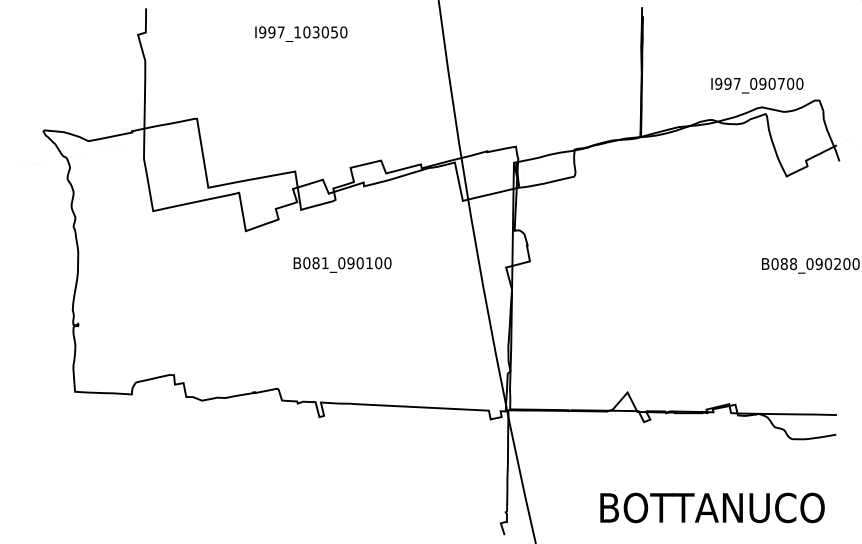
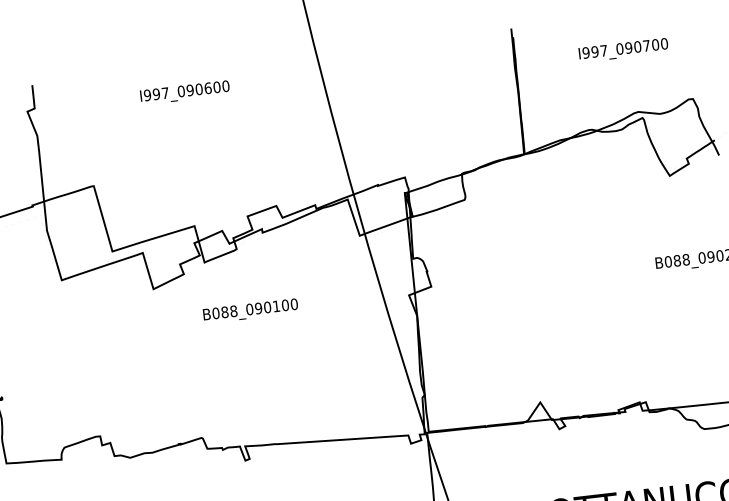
text: (316, 32) -> (199, 89), I997_103050 -> I997_090600
text: (757, 85) -> (623, 50), moved
text: (324, 263) -> (233, 311), B081_090100 -> B088_090100

